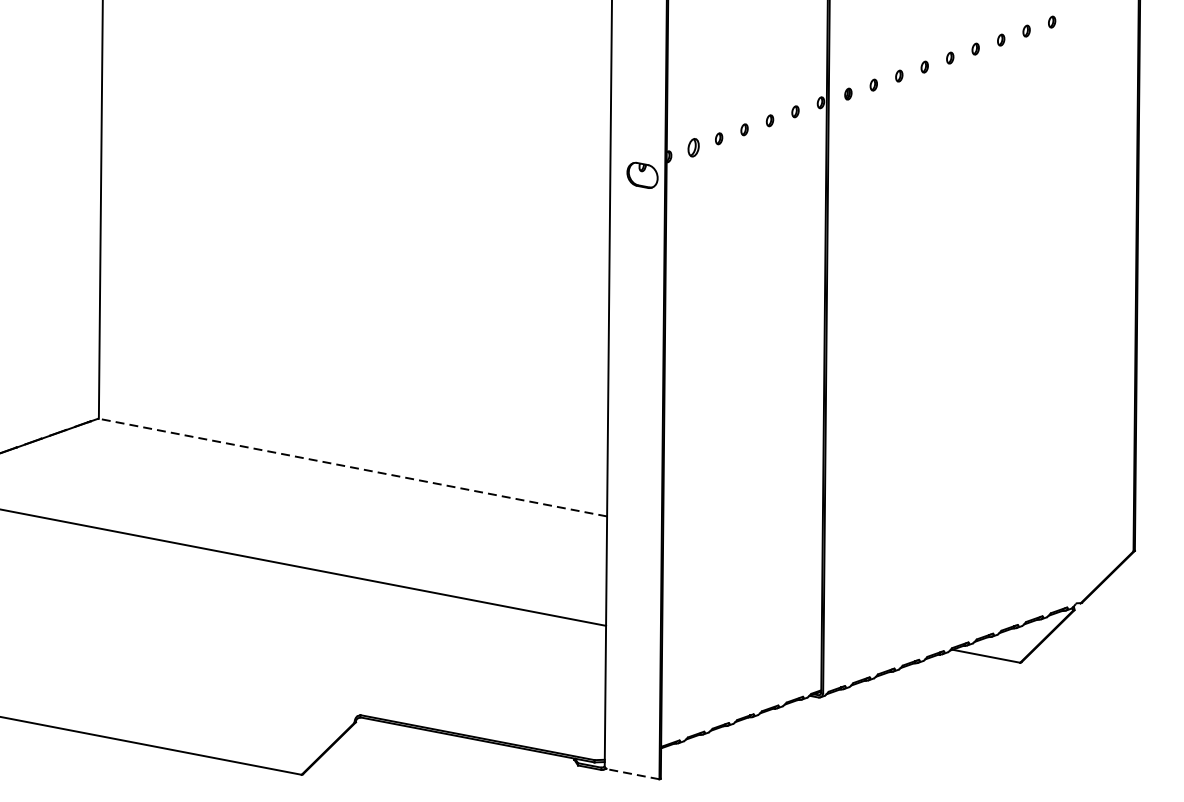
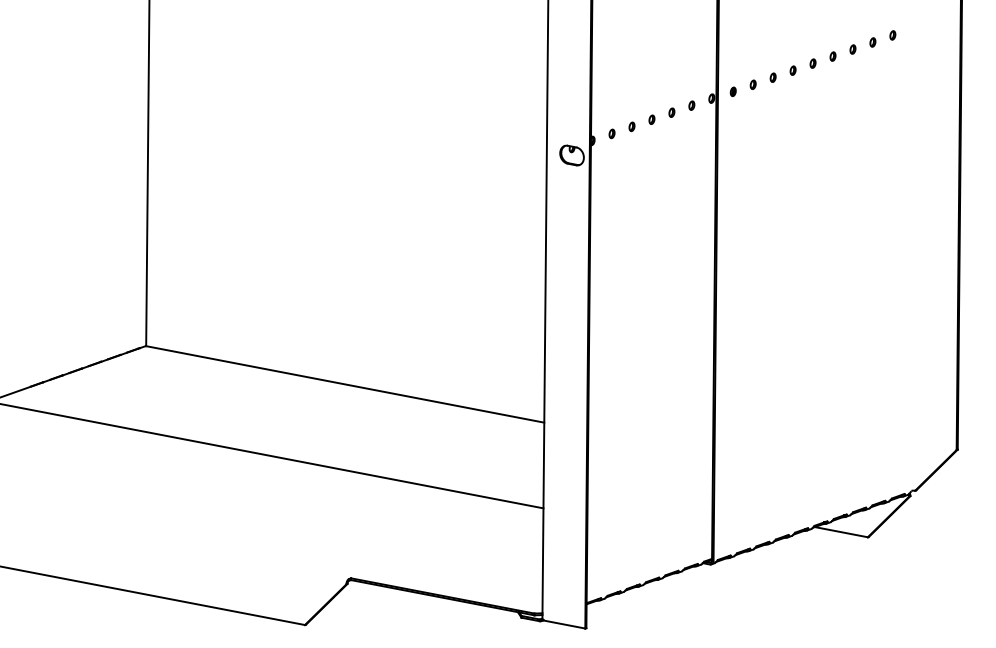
part: (692, 147) -> (611, 133), size x0.62
line: (353, 467) -> (345, 384), dashed -> solid
line: (632, 774) -> (564, 624), dashed -> solid

